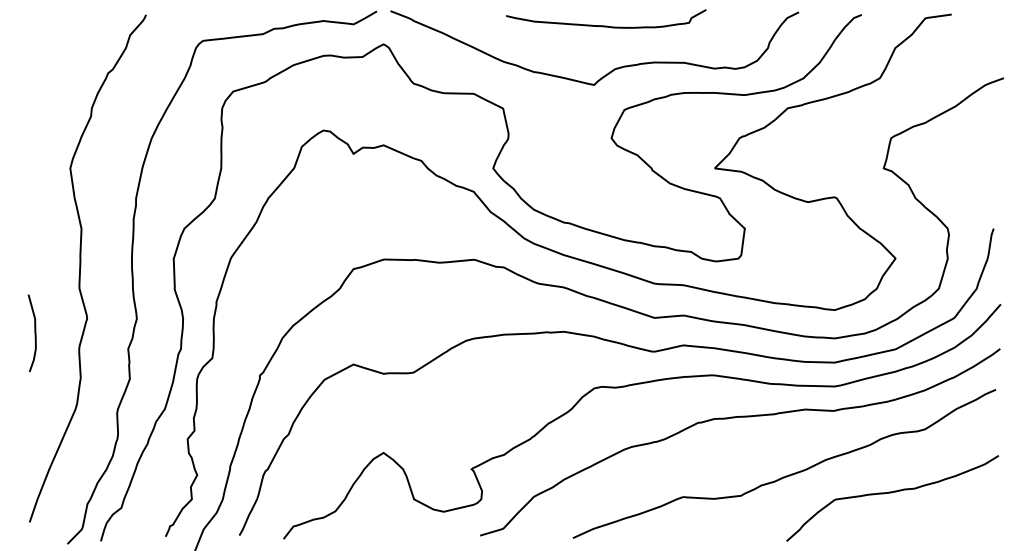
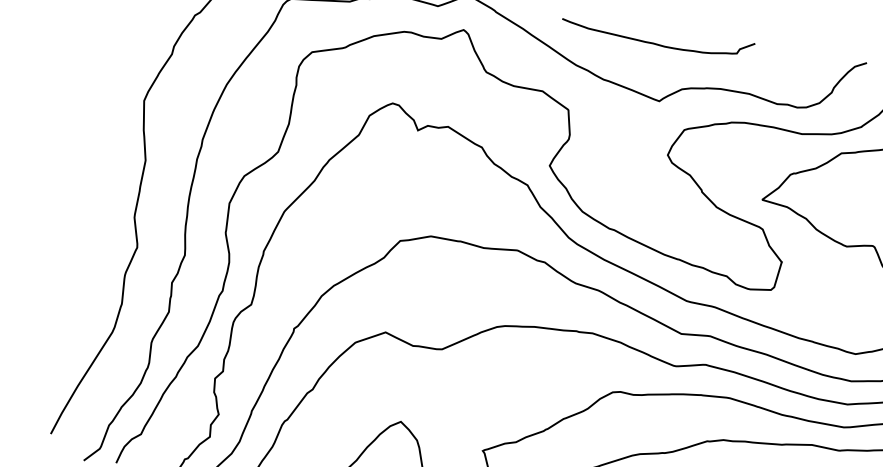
curve: (606, 25) -> (657, 43), moved
curve: (34, 333) -> (84, 253), removed

